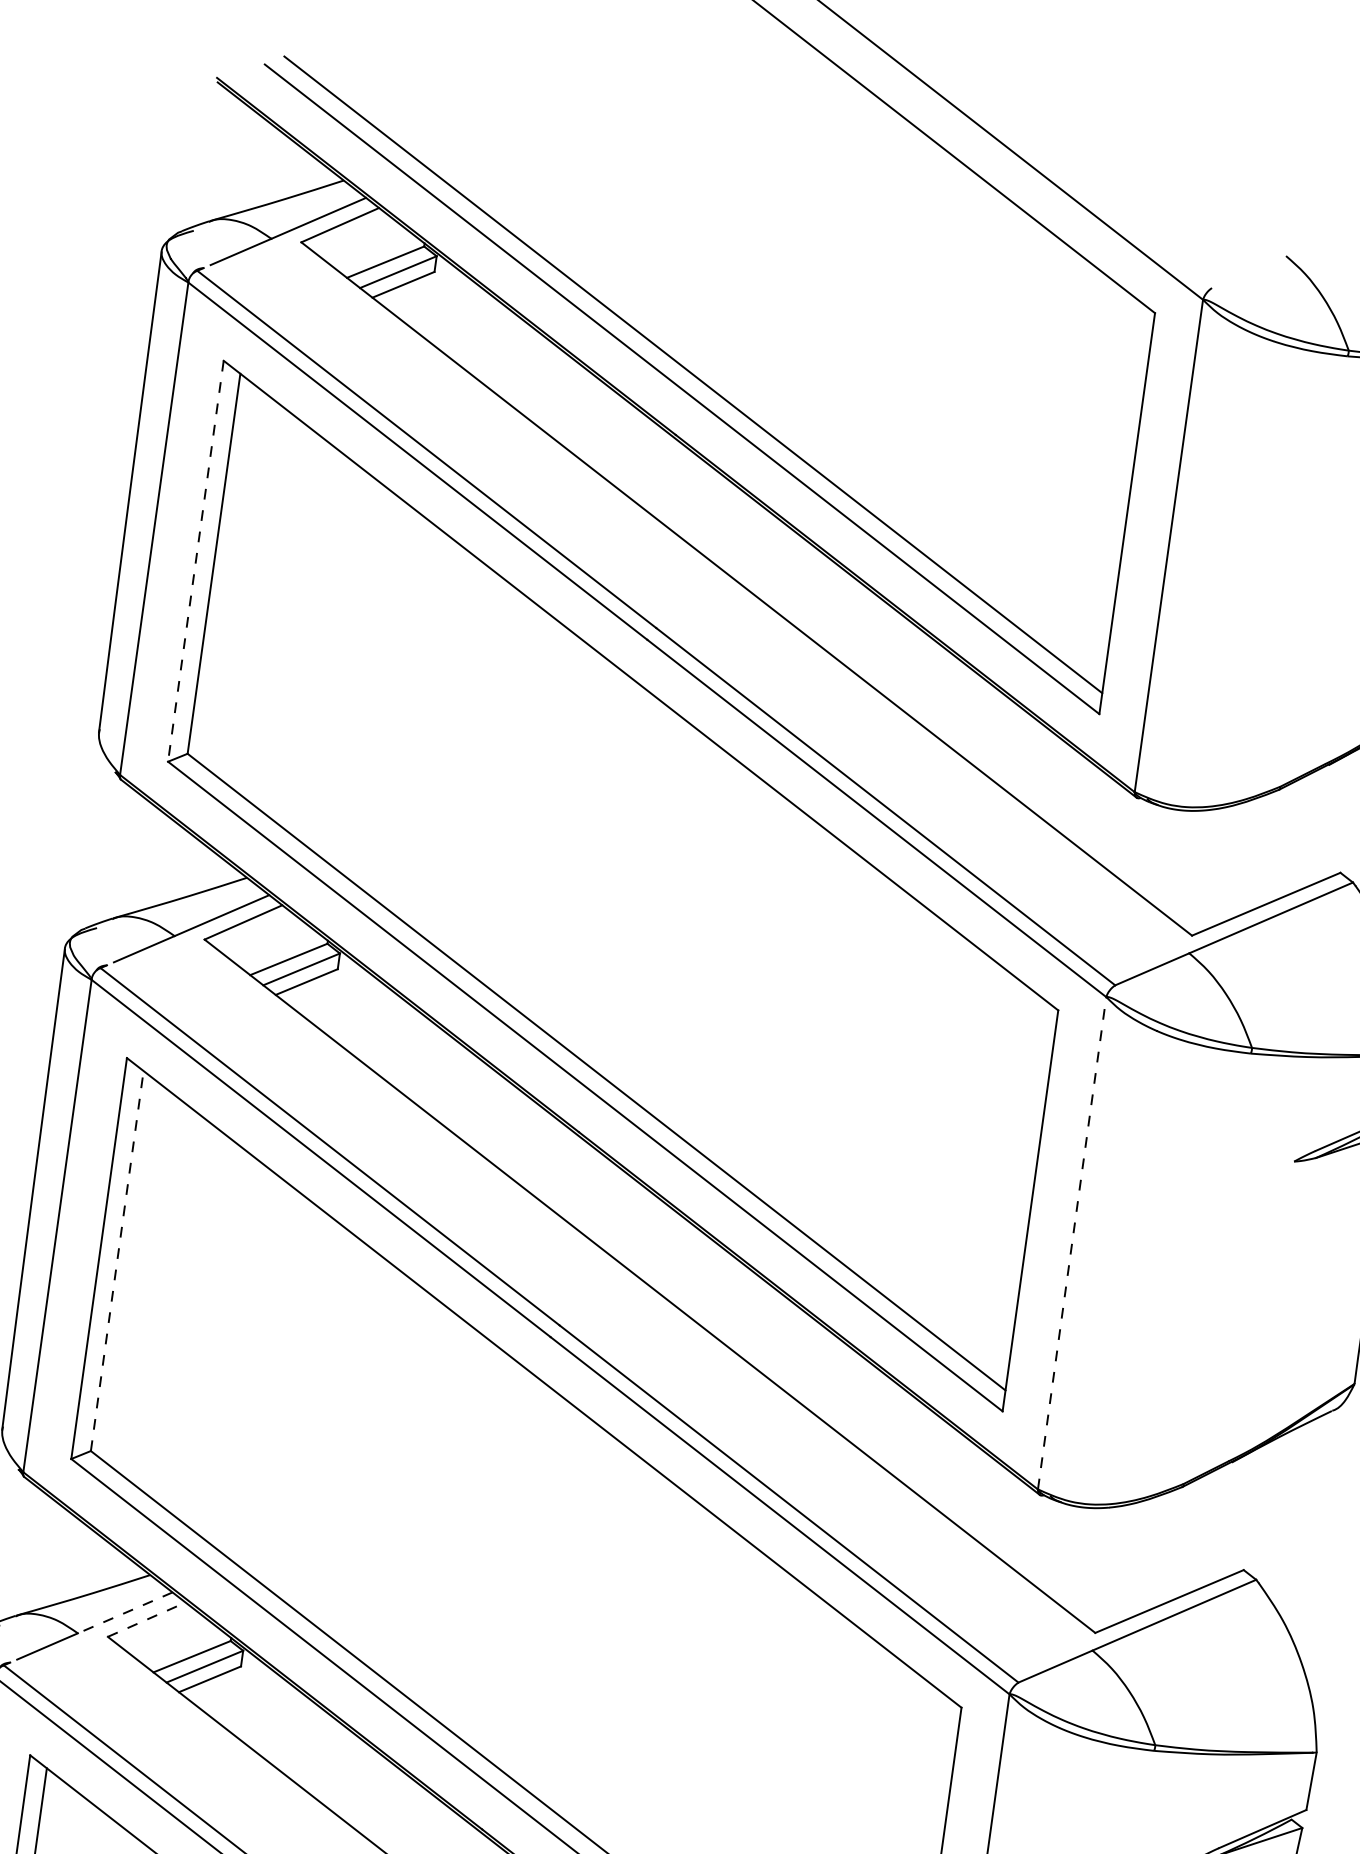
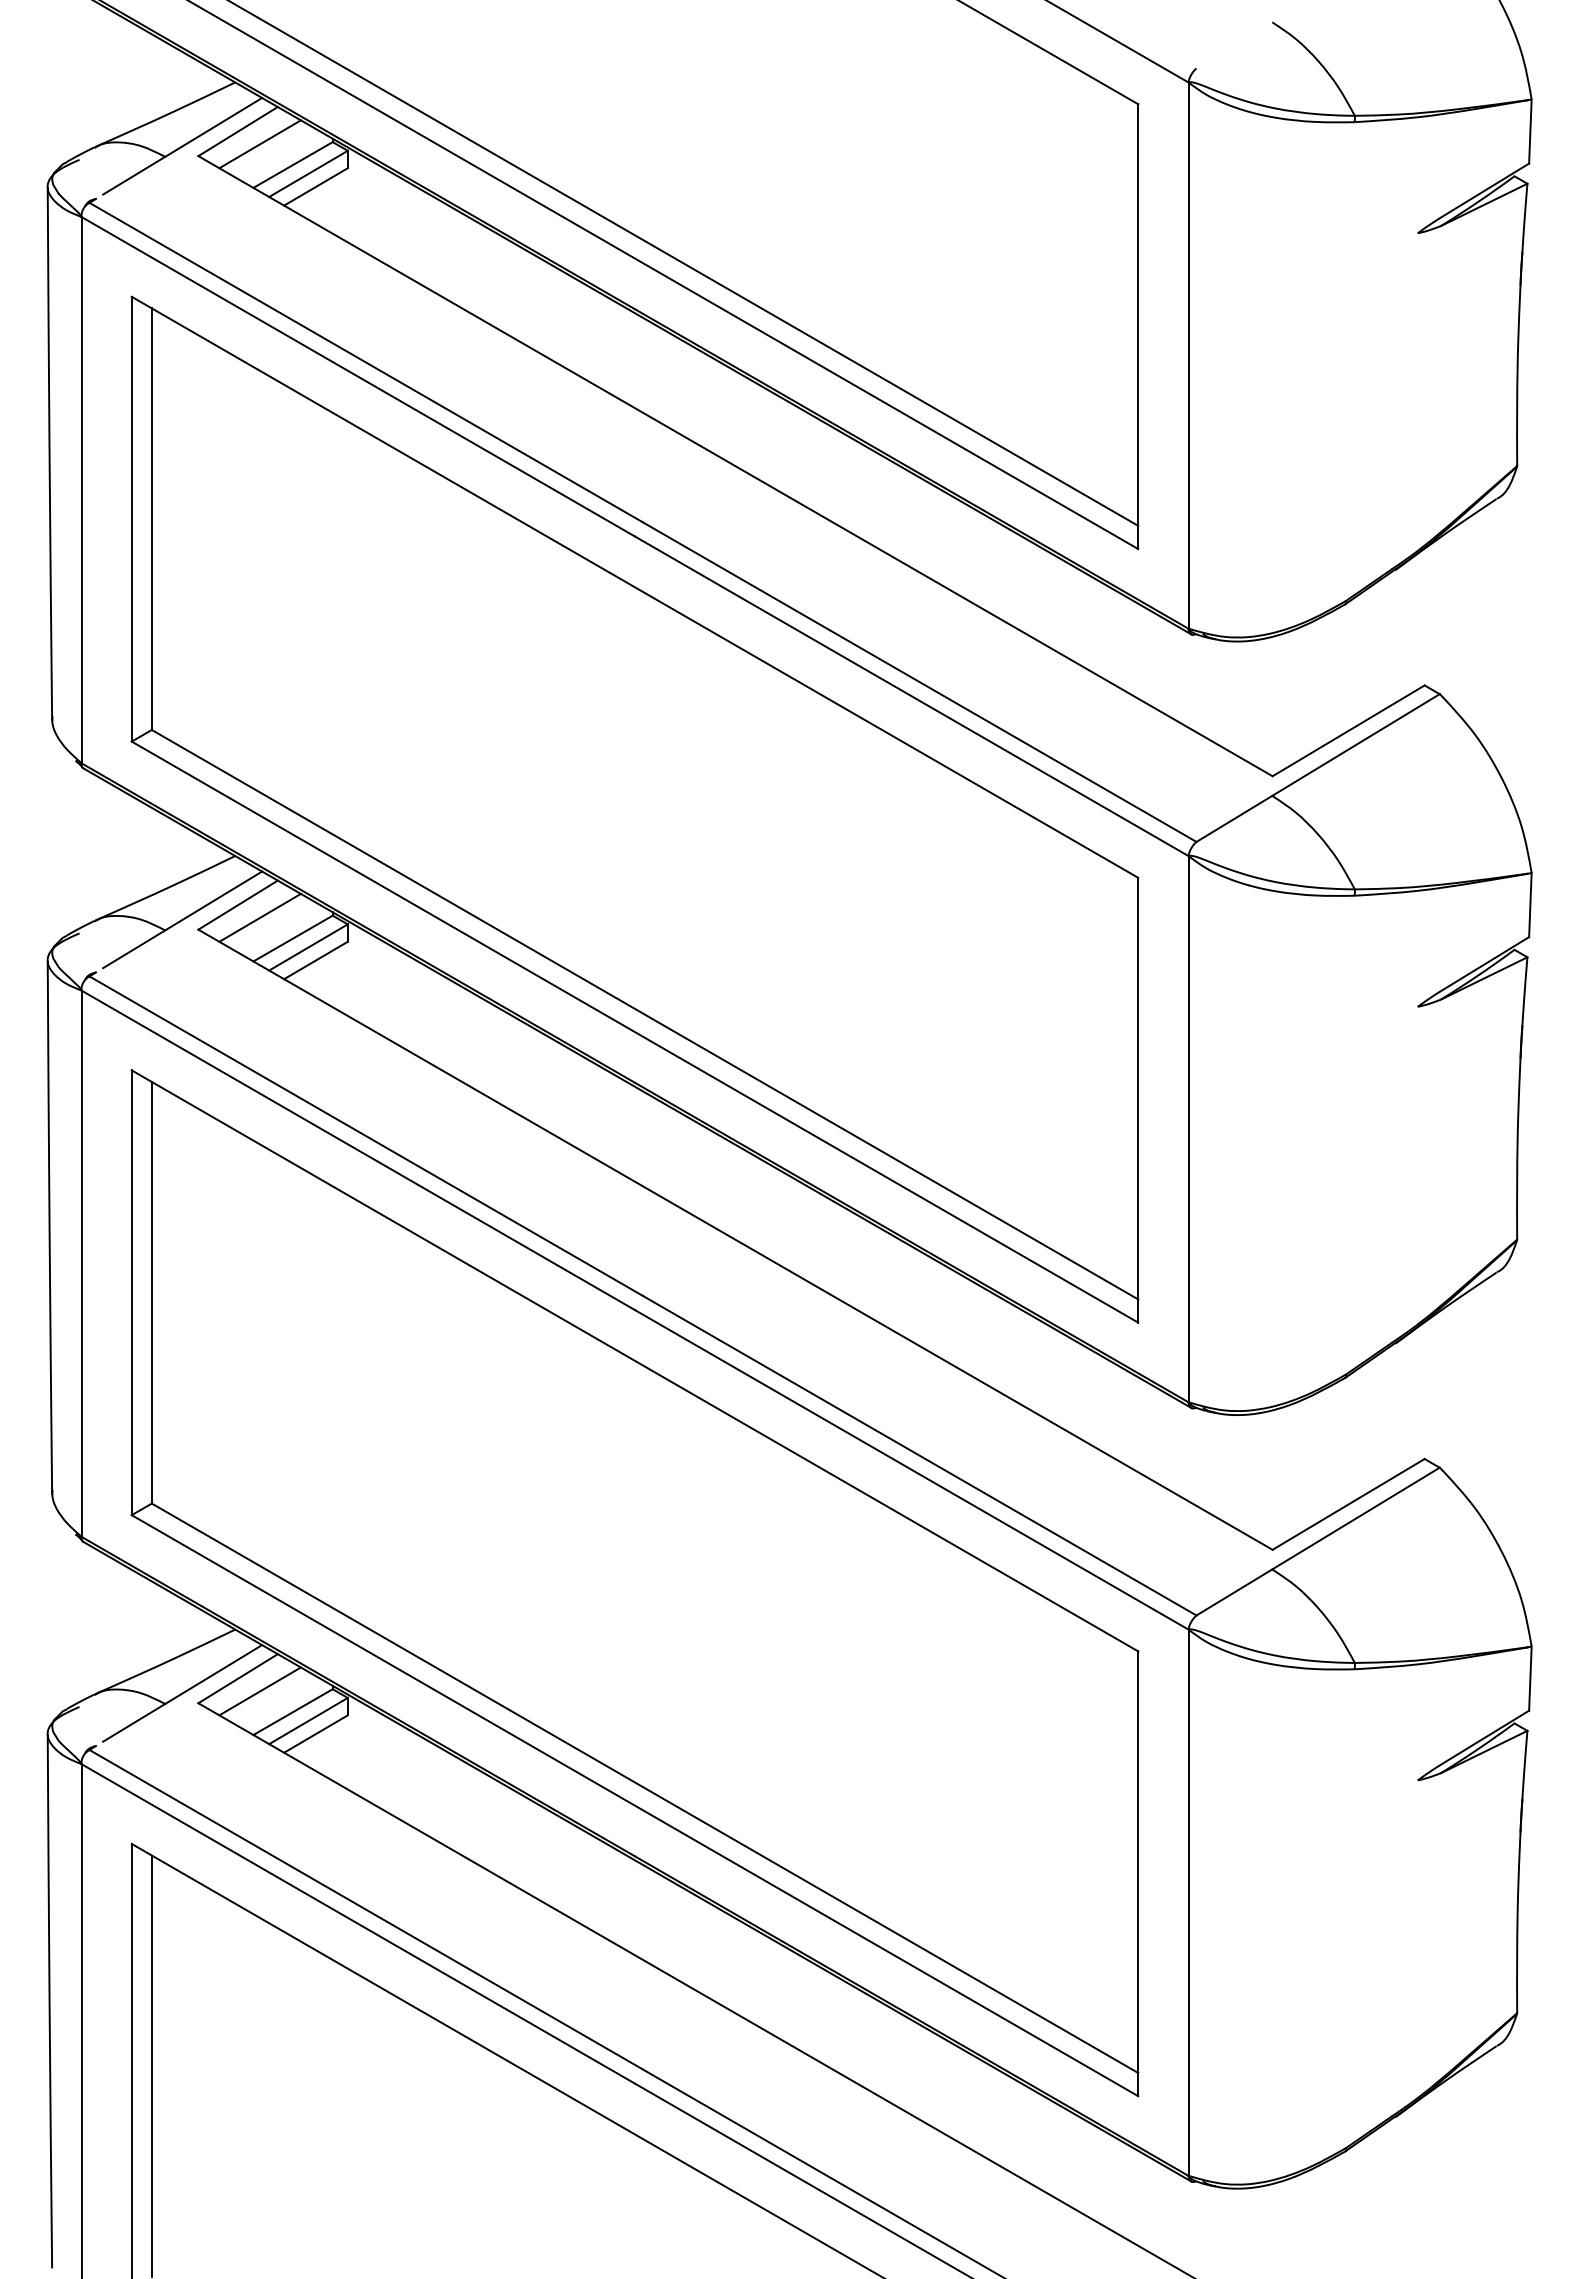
line: (357, 239) -> (259, 144), added
line: (195, 561) -> (131, 519), dashed -> solid
line: (261, 936) -> (259, 917), added
line: (1072, 1242) -> (1188, 1128), dashed -> solid
line: (116, 1260) -> (151, 1292), dashed -> solid
line: (125, 1612) -> (213, 1674), dashed -> solid
line: (147, 1619) -> (238, 1678), dashed -> solid
line: (164, 1633) -> (259, 1691), added

